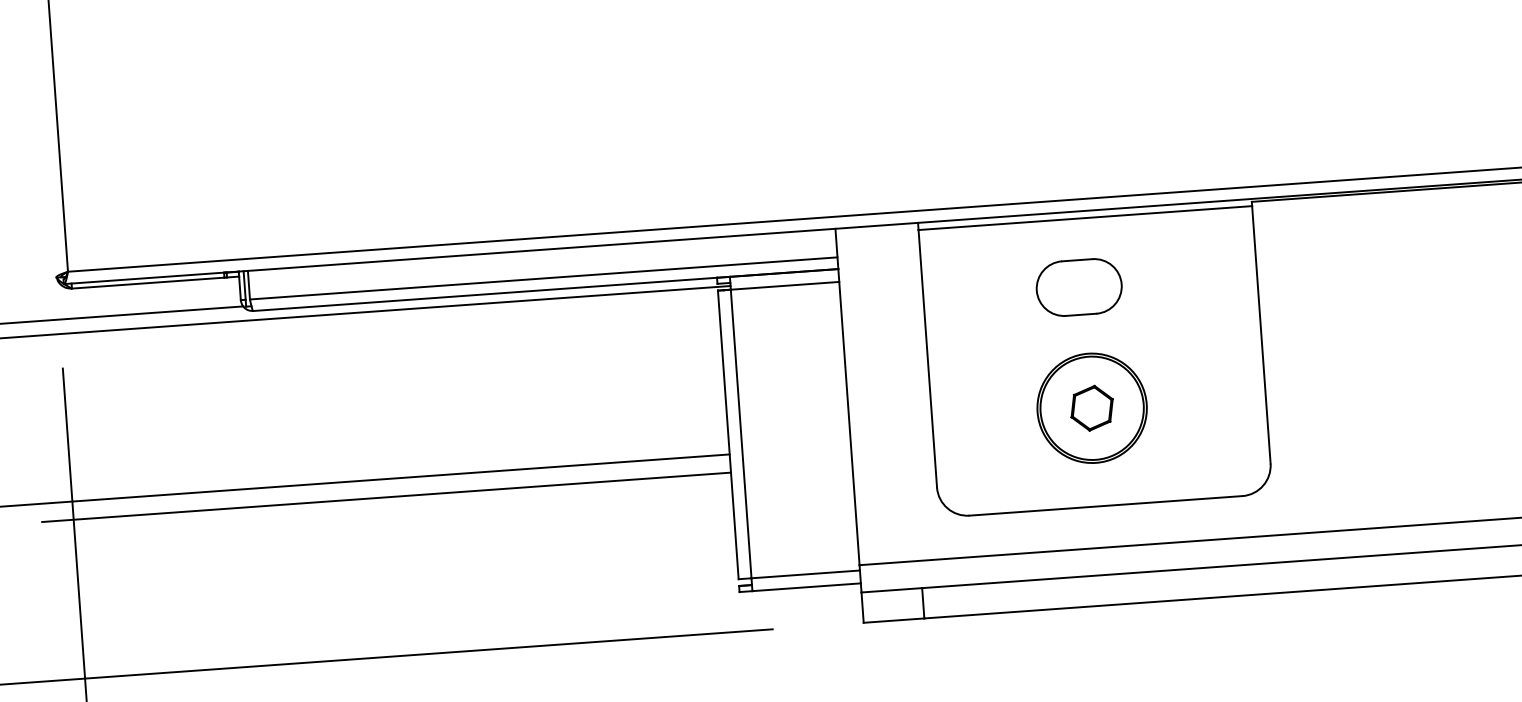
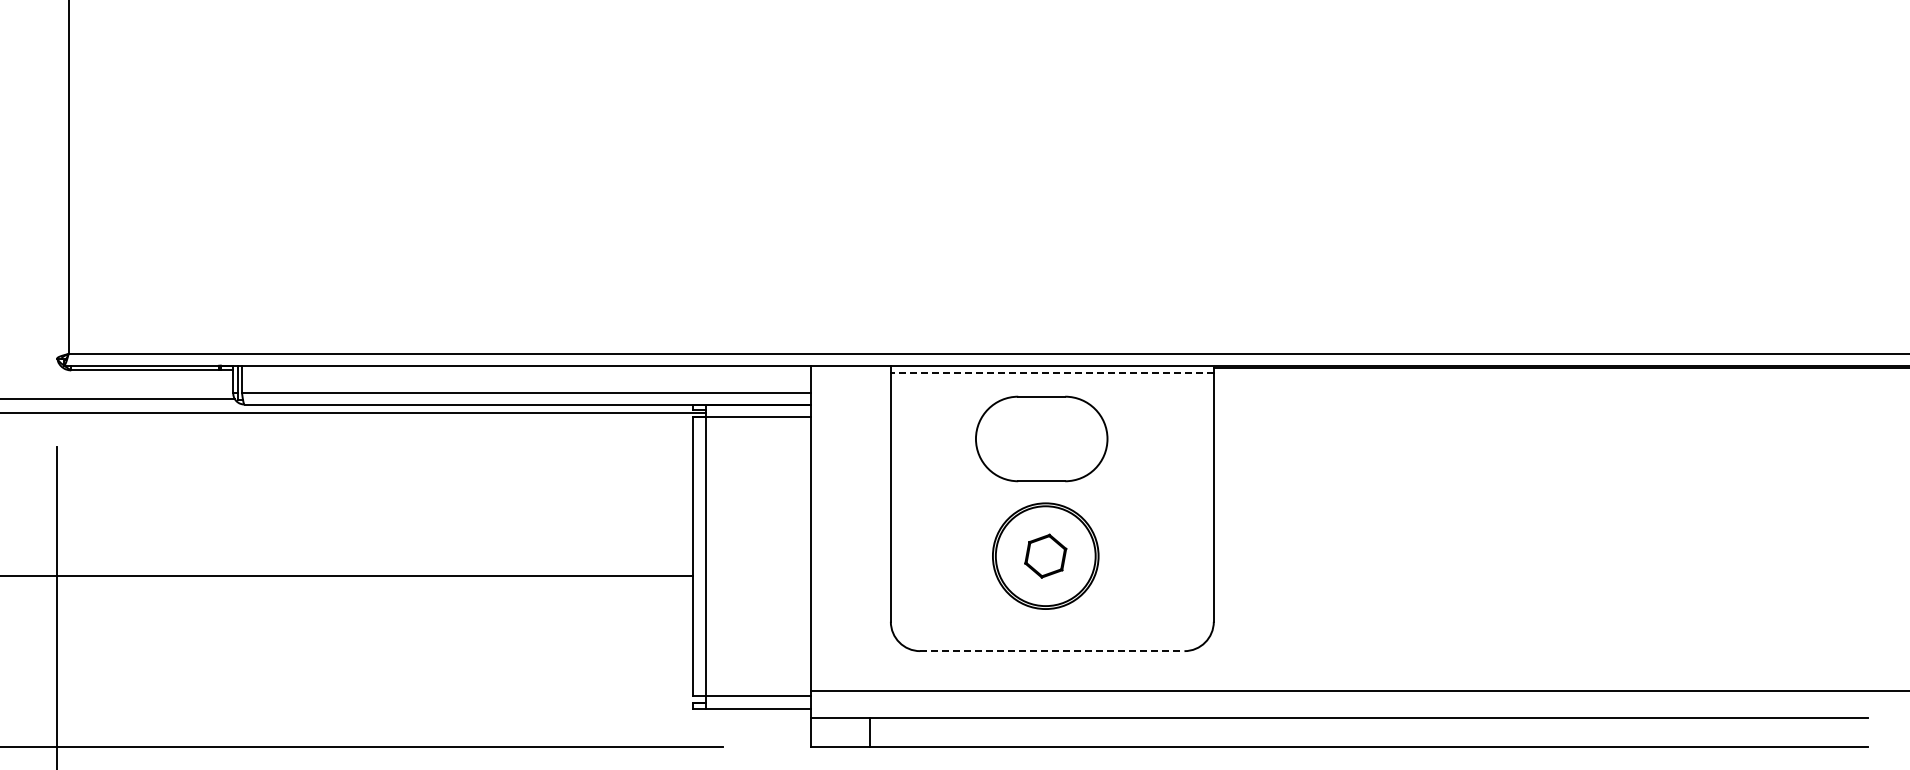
line: (1084, 218) -> (1051, 372), solid -> dashed
part: (1079, 287) -> (1041, 438), size x1.6
line: (386, 497) -> (359, 593), removed
line: (1106, 506) -> (1052, 651), solid -> dashed

